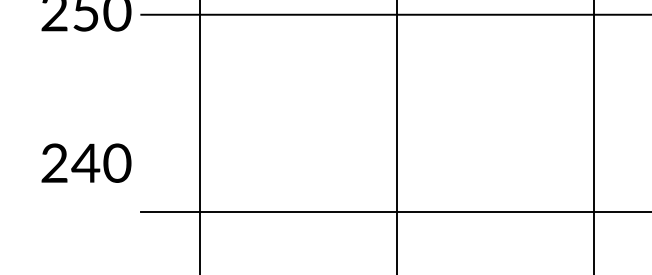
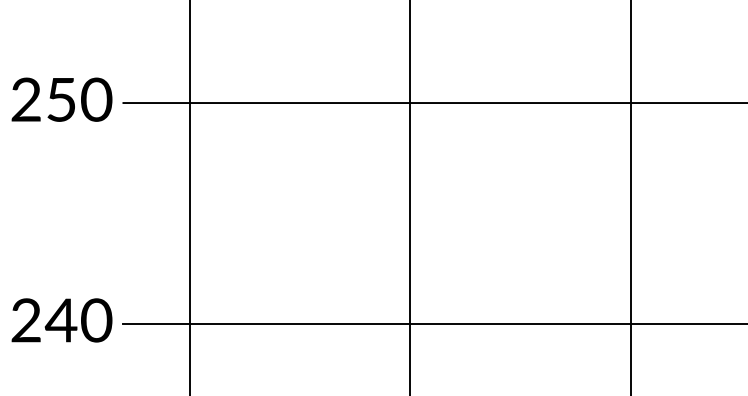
text: (86, 163) -> (61, 320), moved

